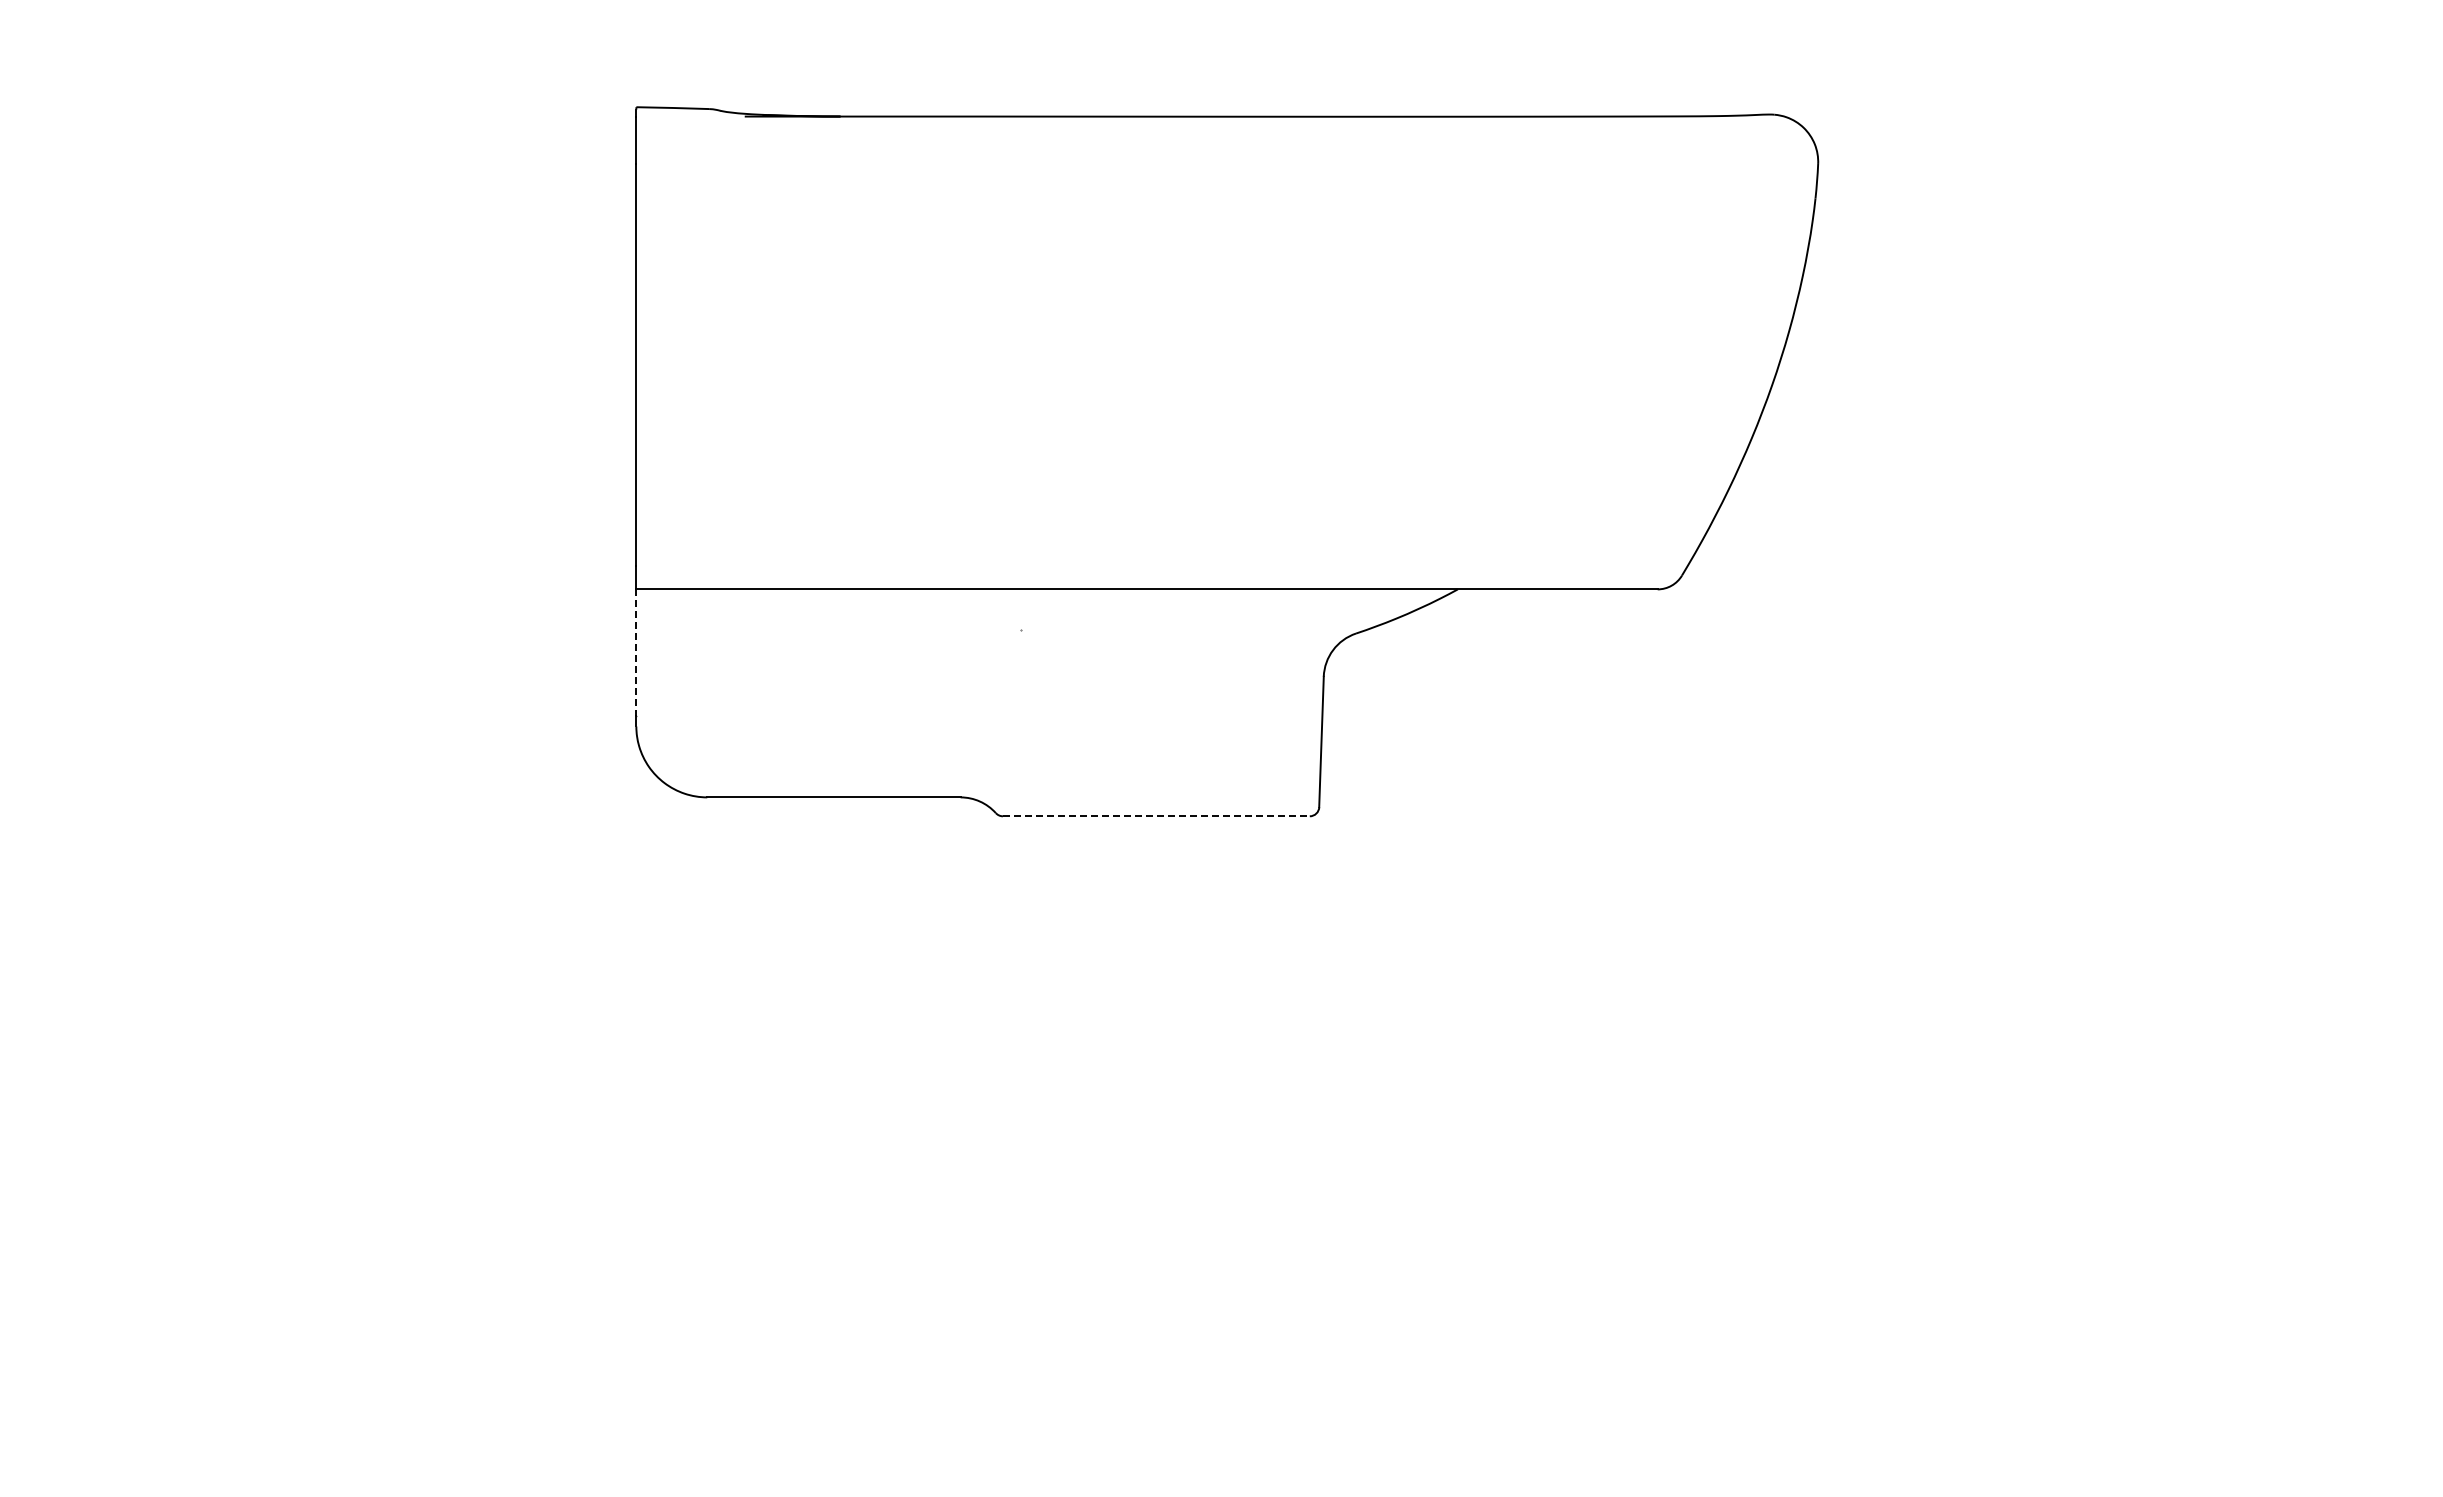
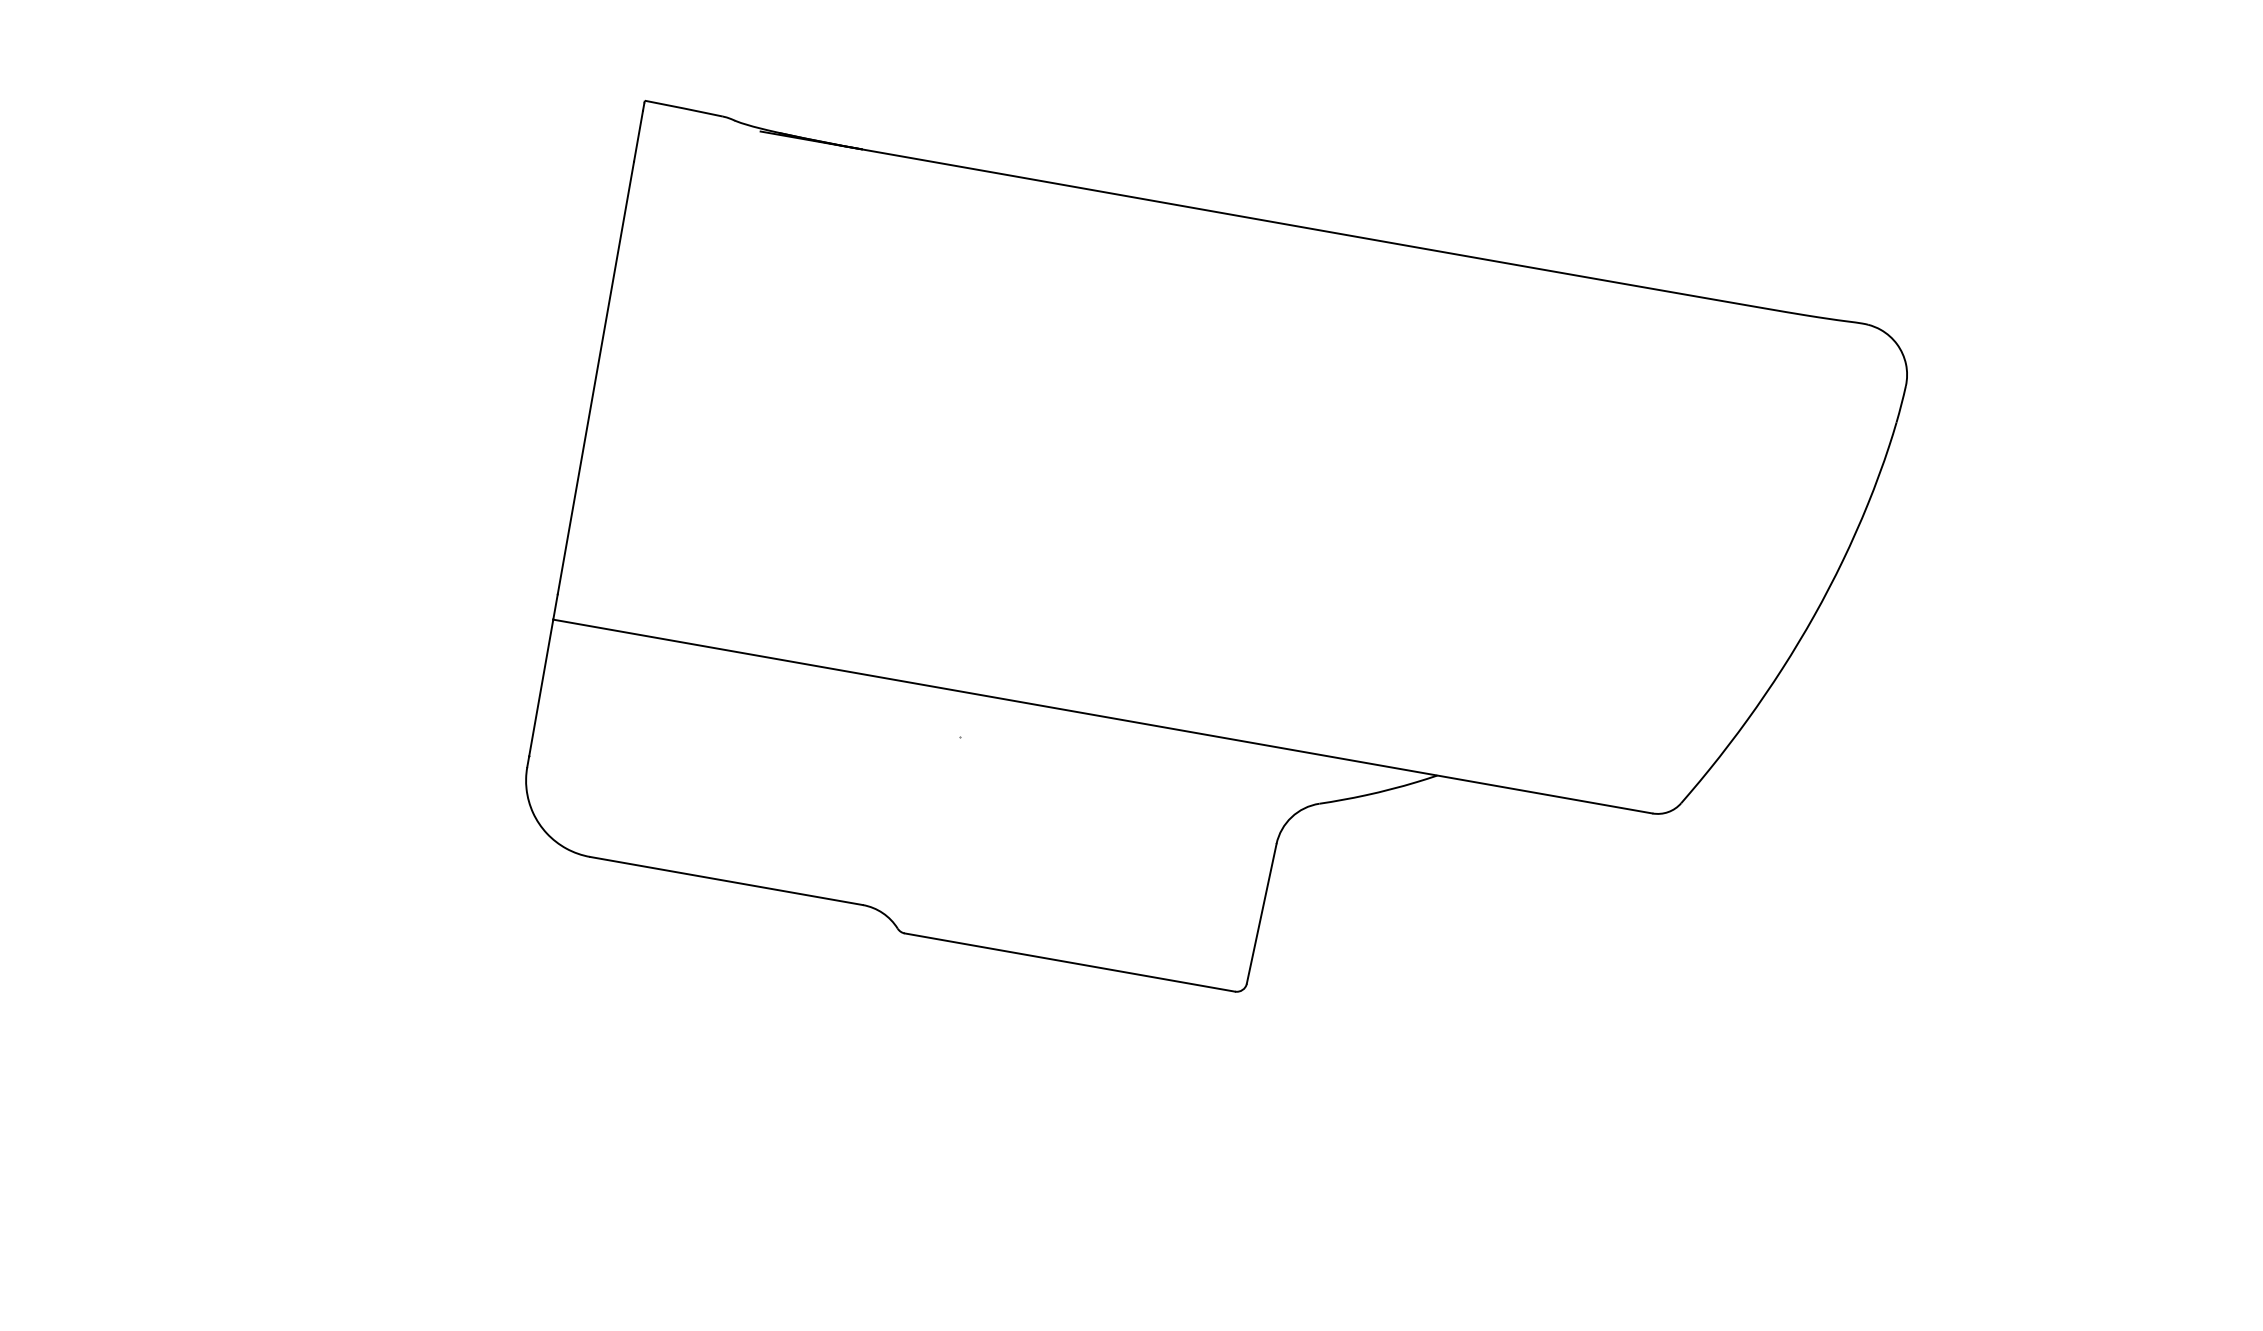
line: (636, 652) -> (541, 687), dashed -> solid
line: (1156, 816) -> (1069, 962), dashed -> solid

